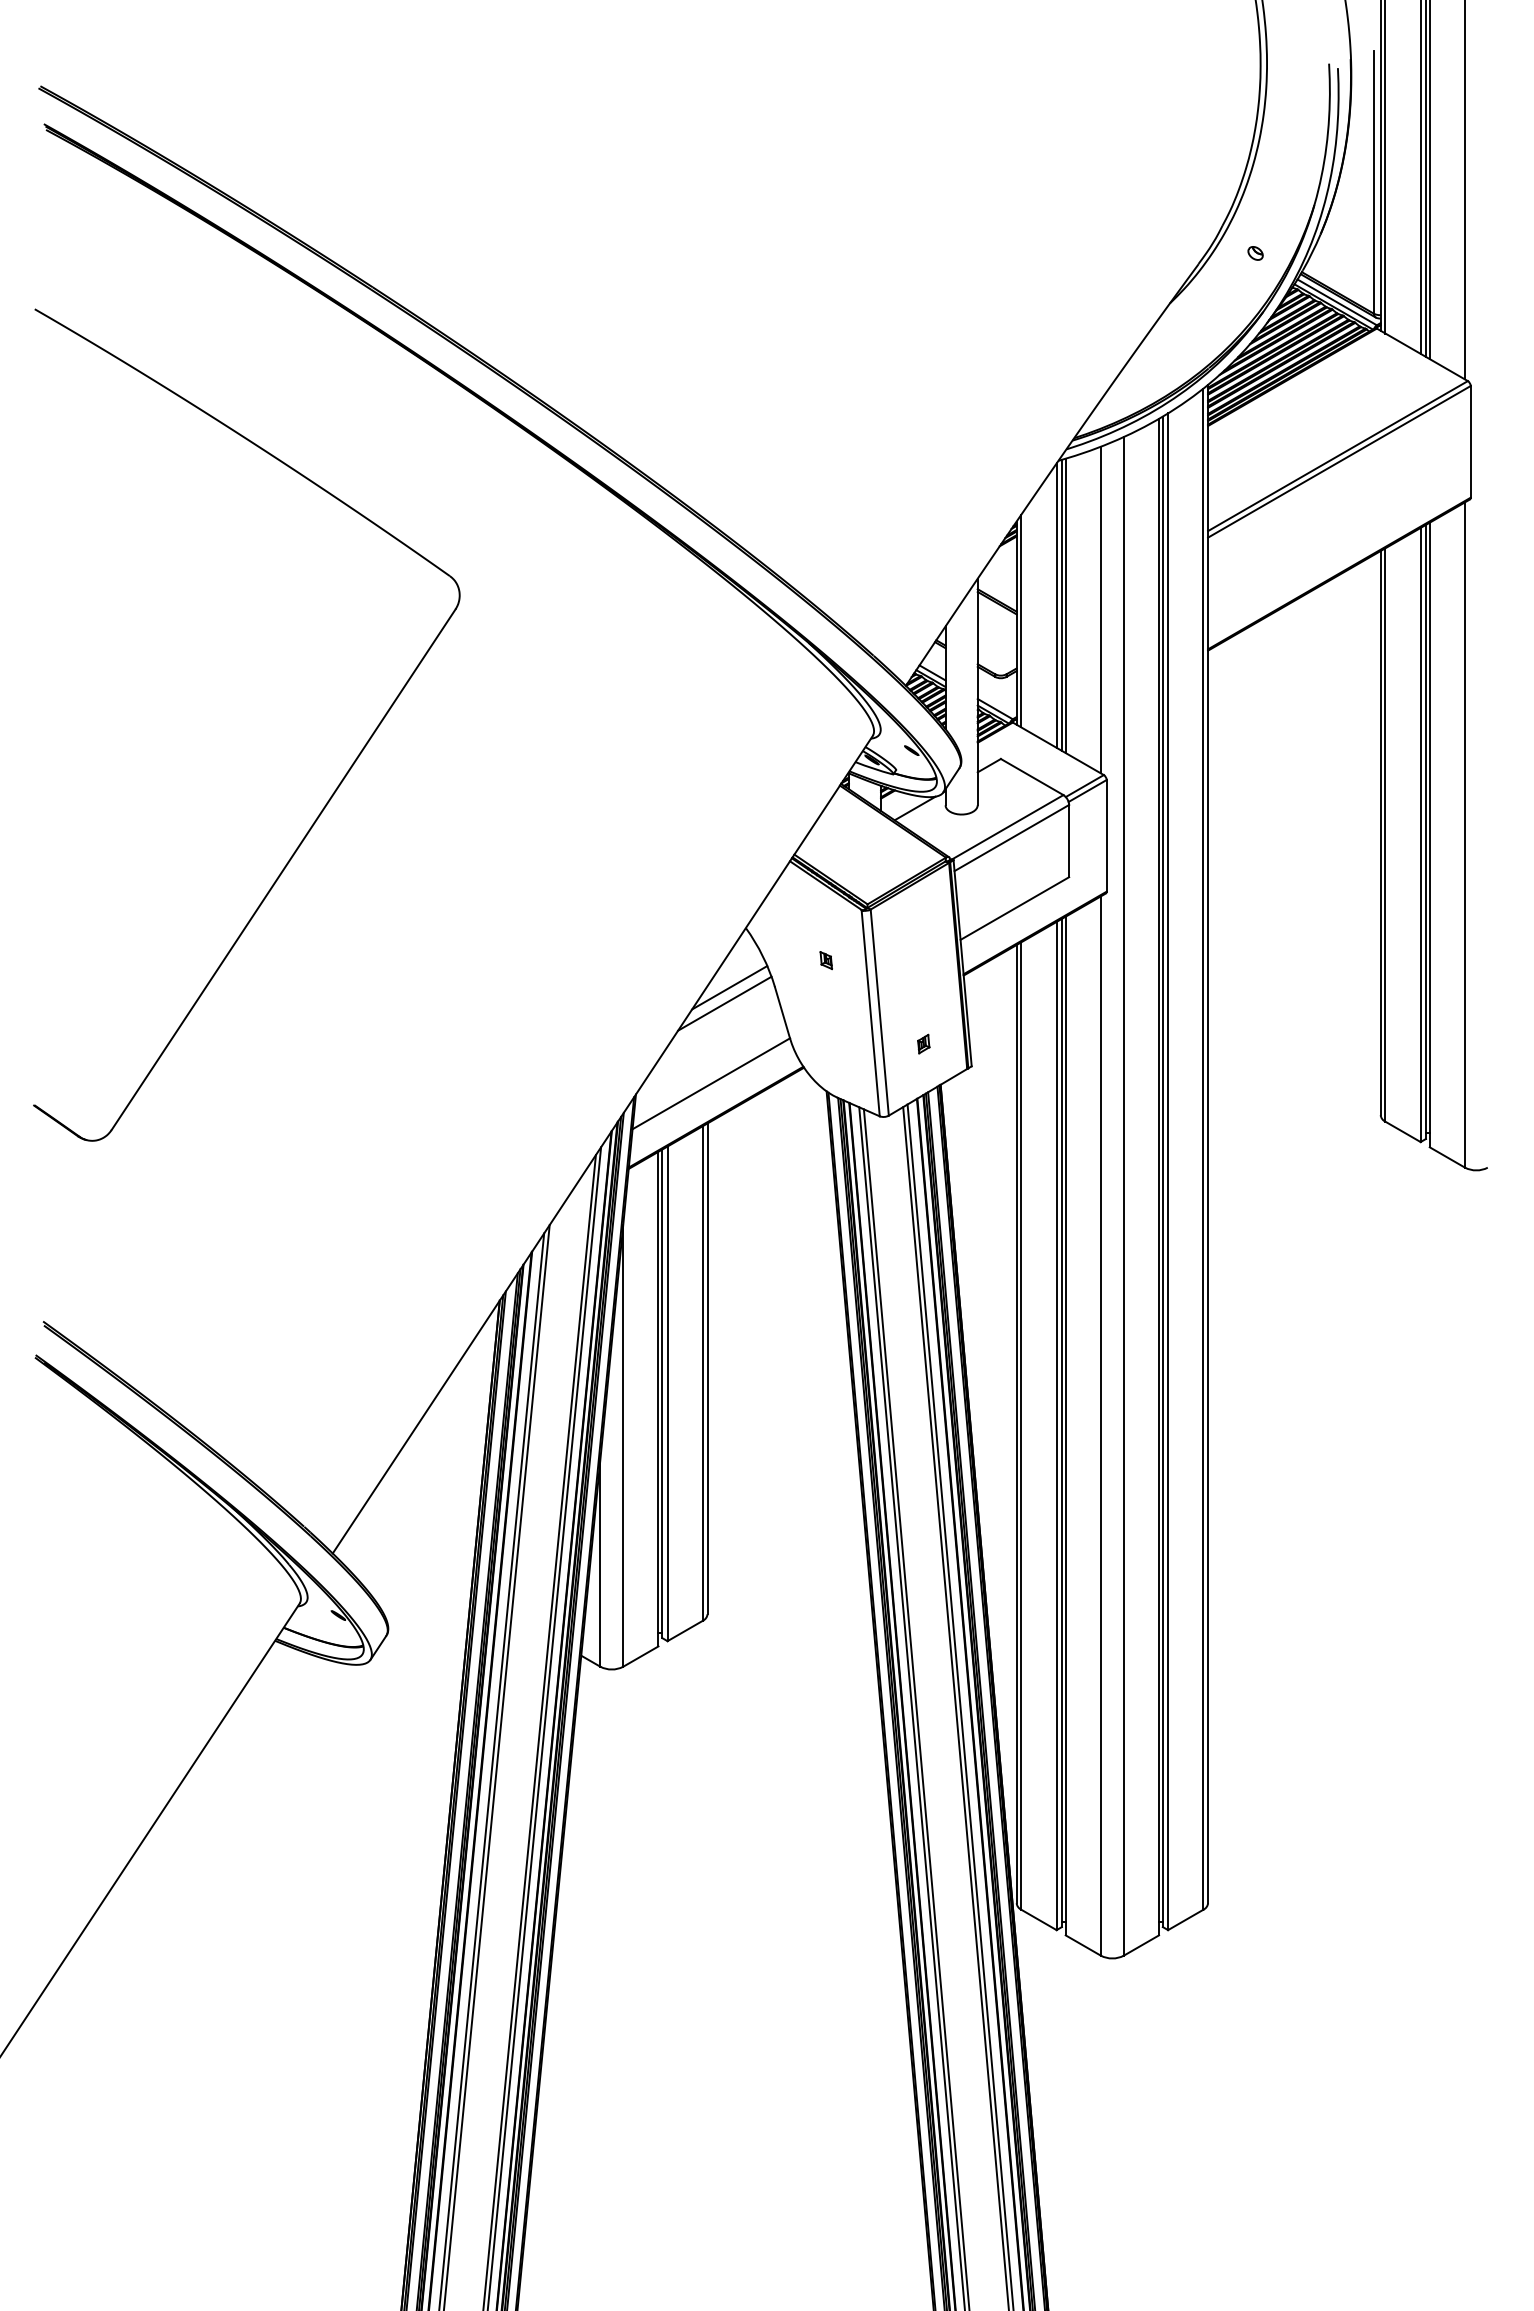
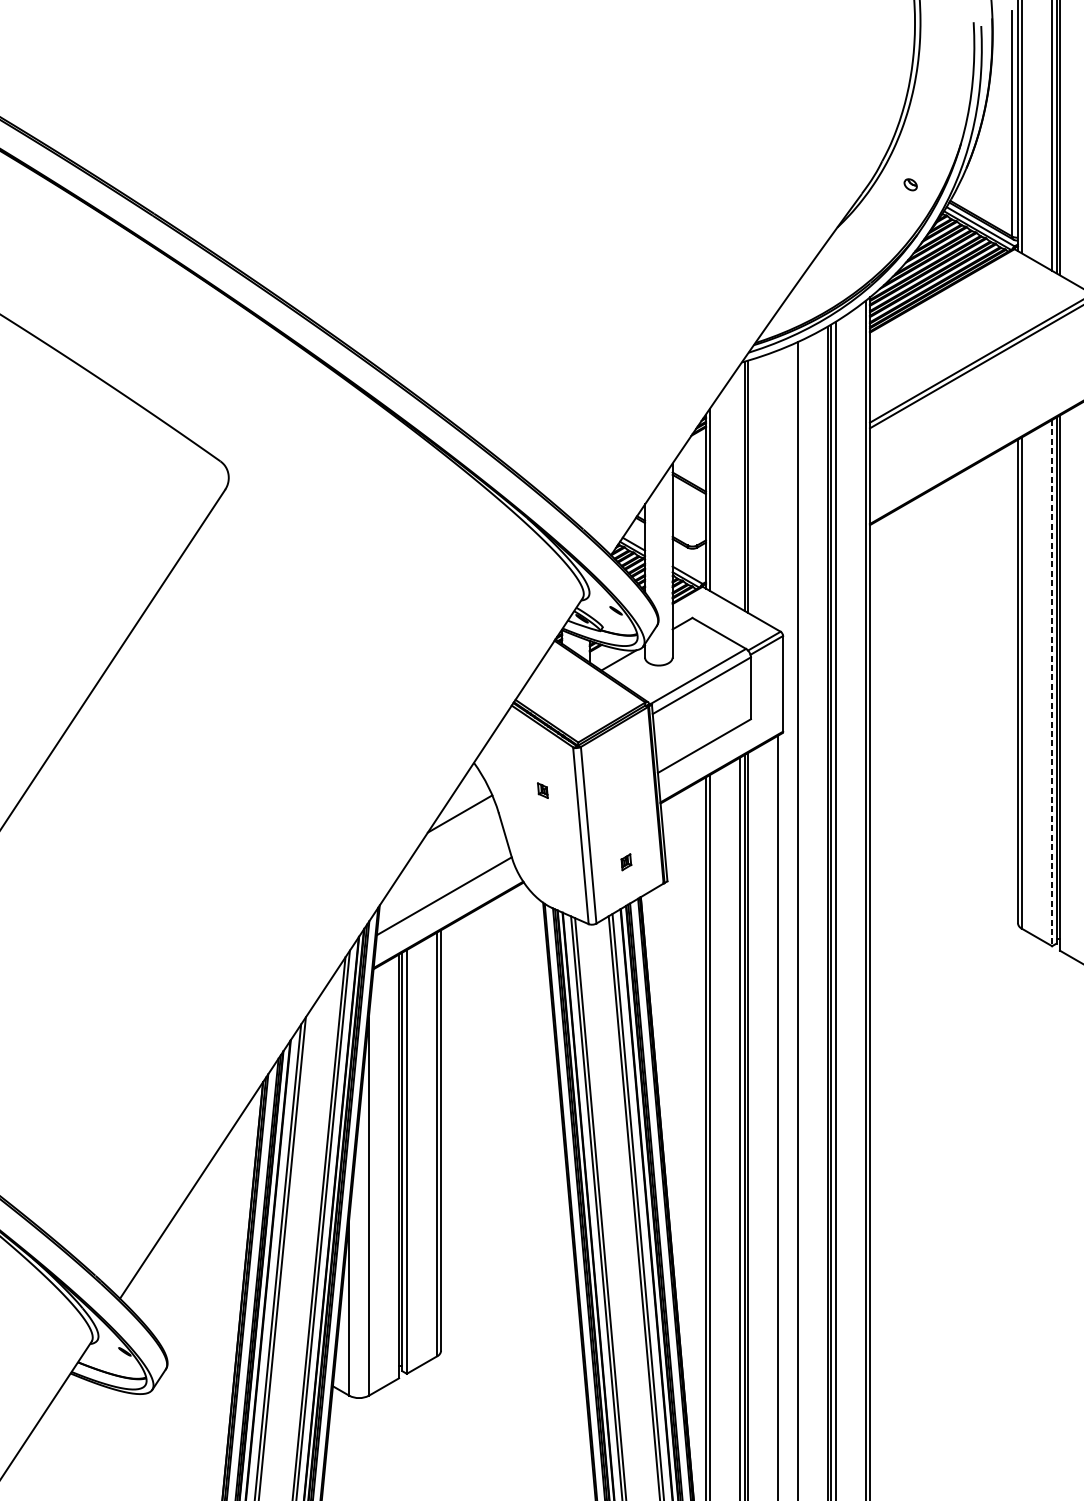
line: (1056, 605) -> (740, 486), removed
line: (1100, 609) -> (777, 489), removed
line: (1420, 835) -> (1051, 683), solid -> dashed
line: (724, 1003) -> (455, 827), removed

